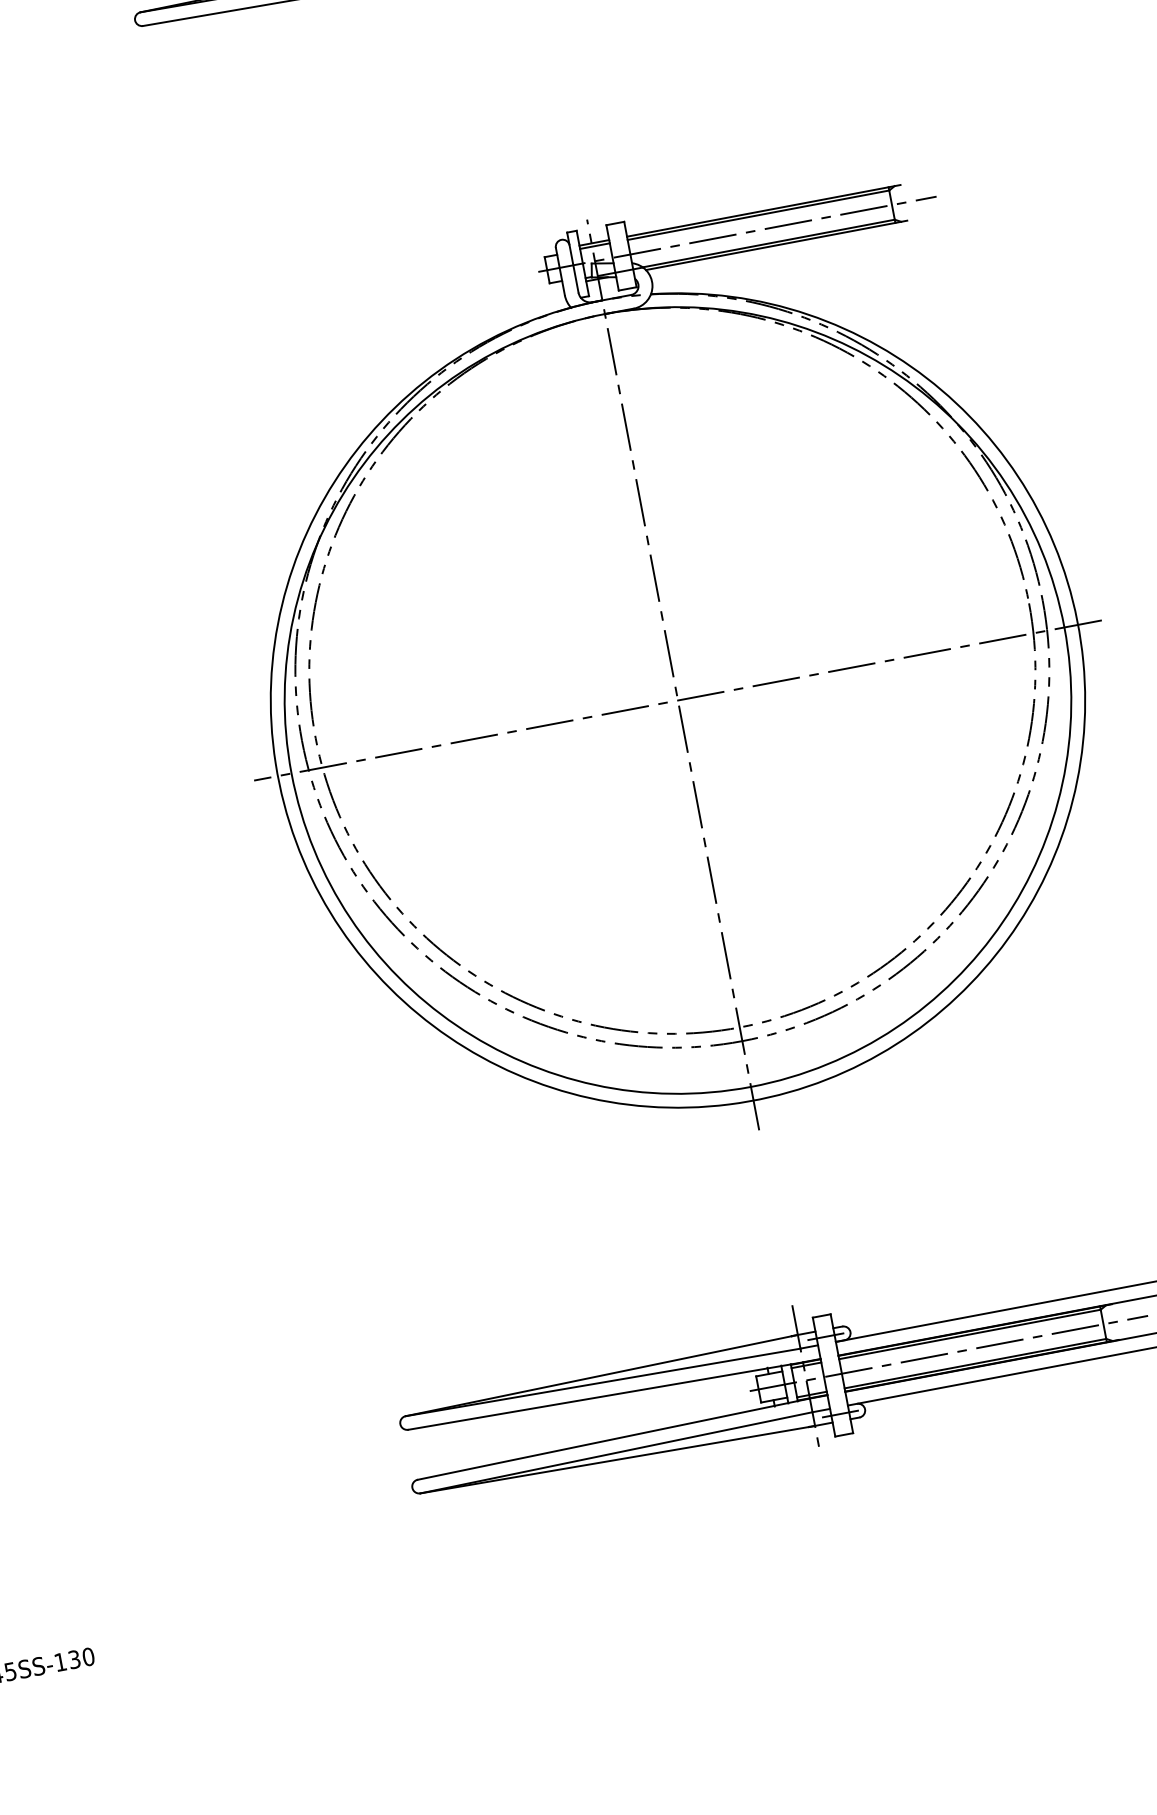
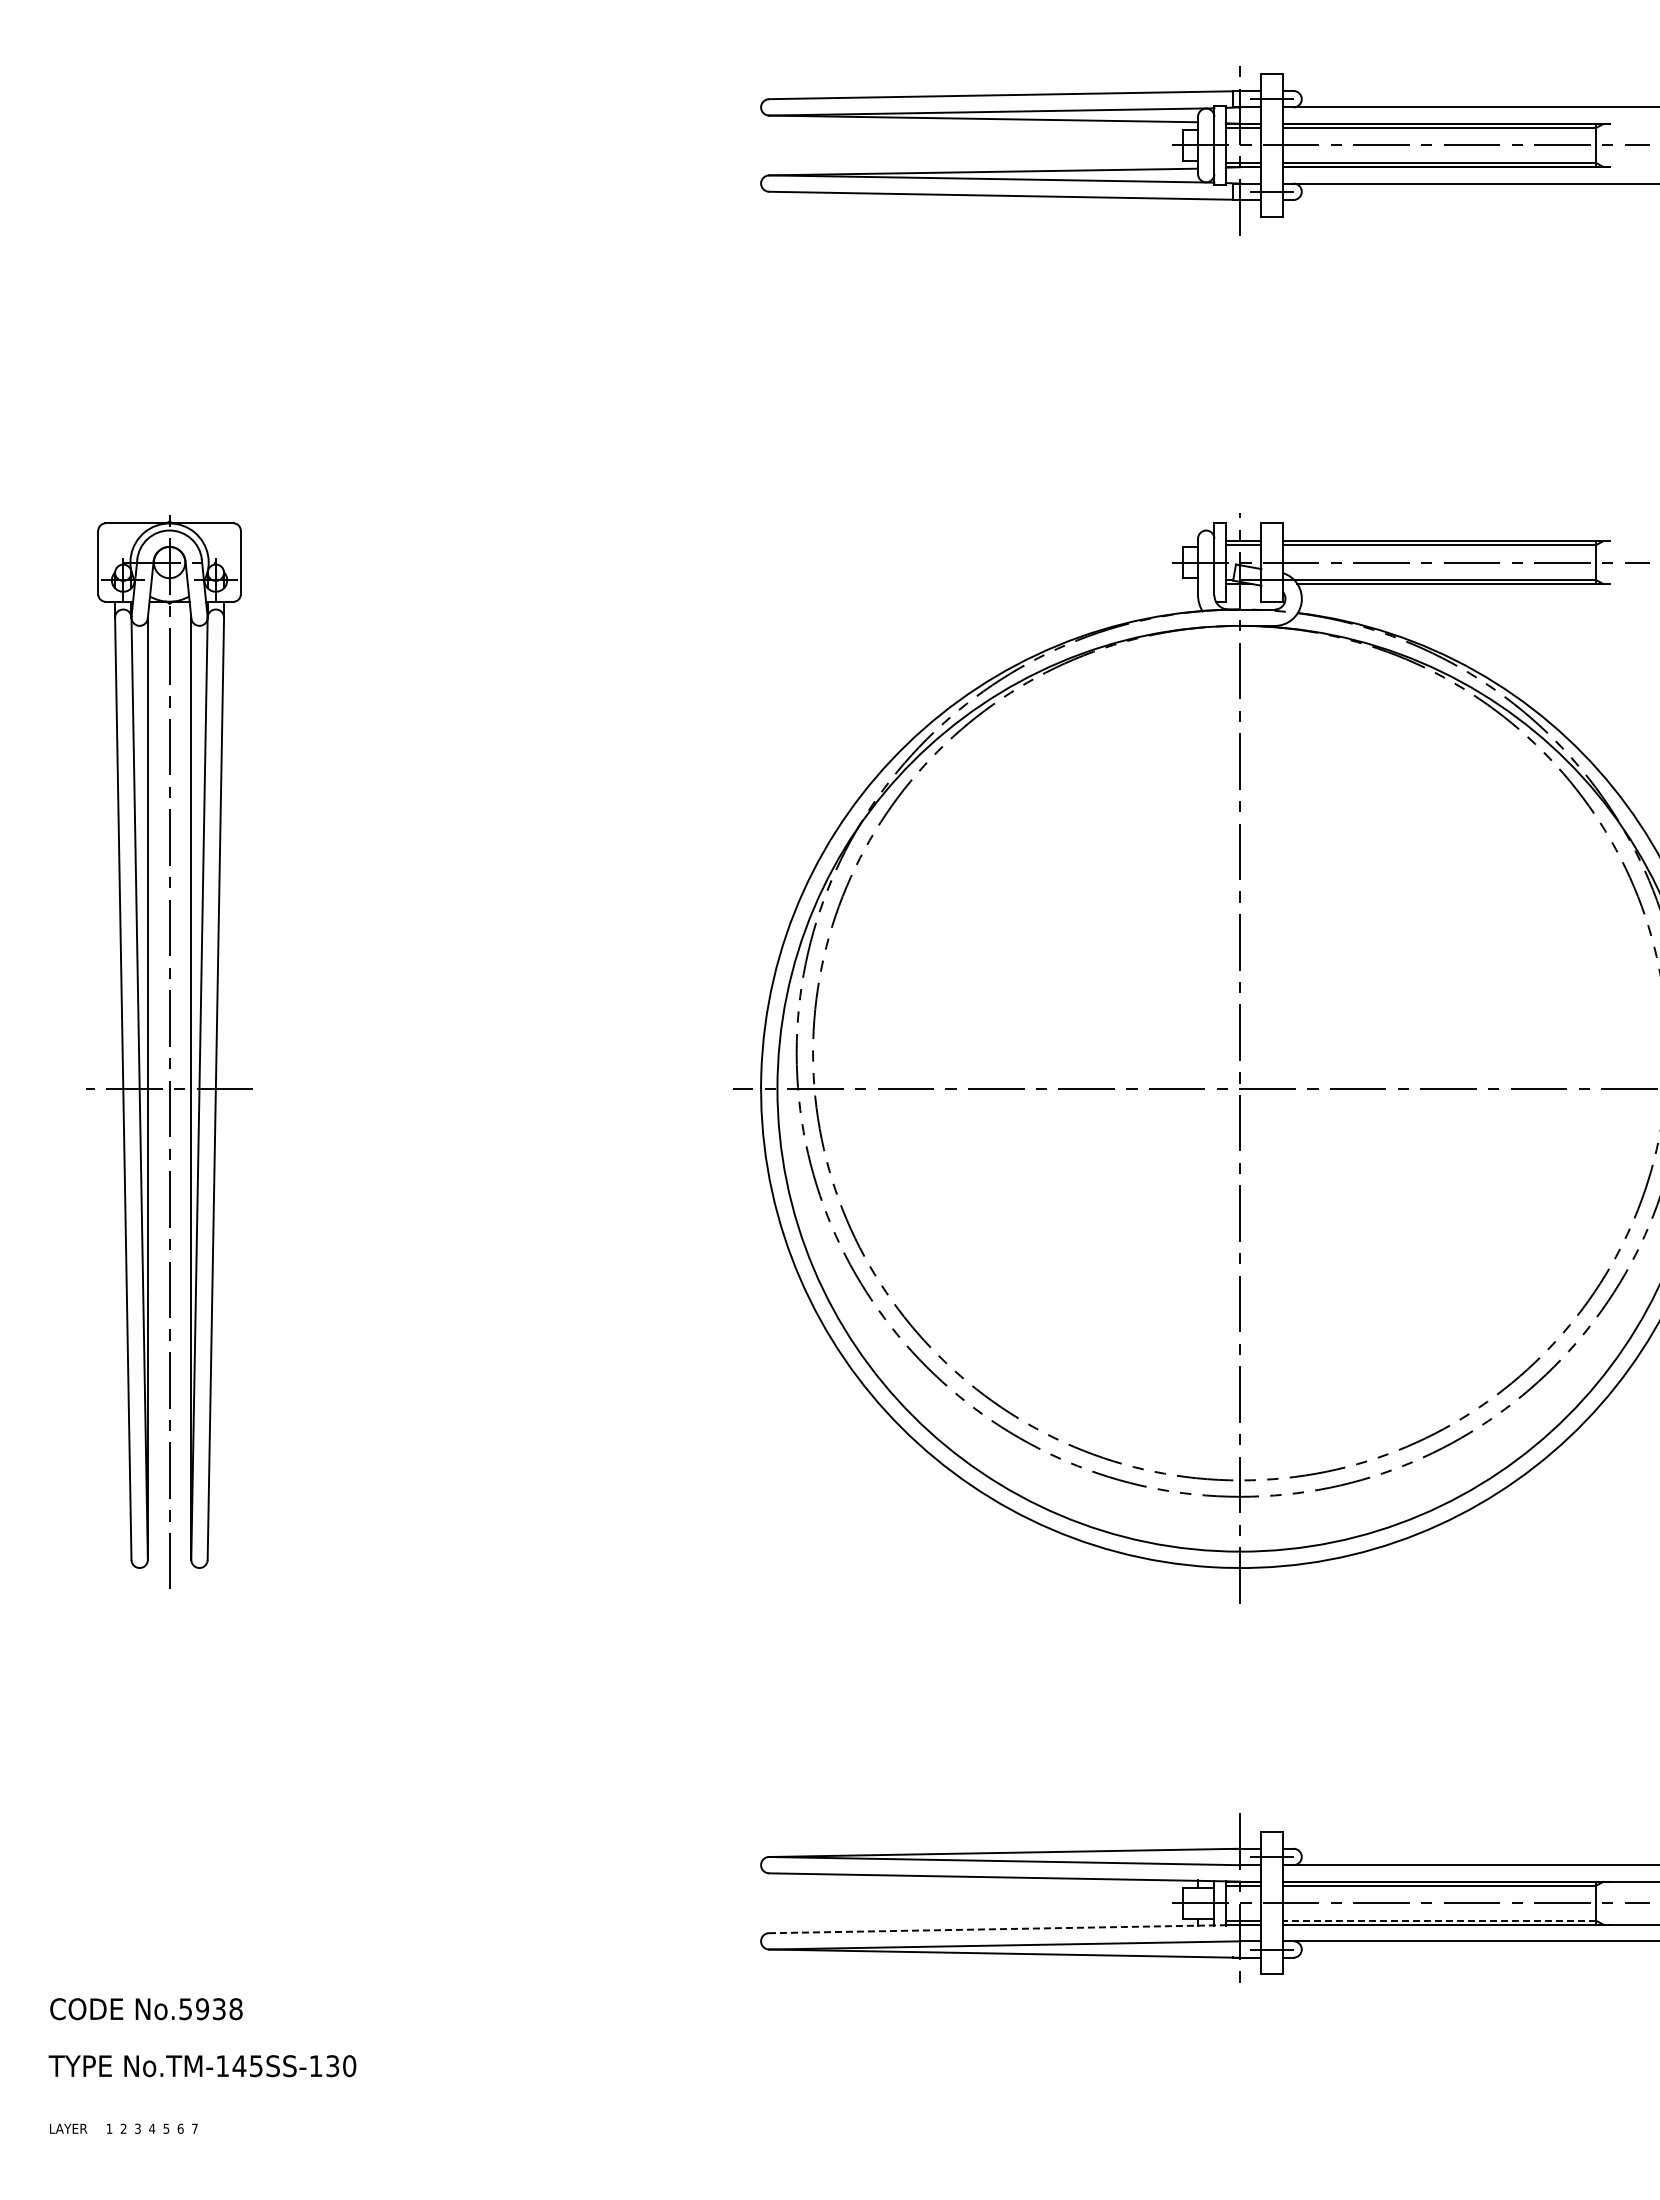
line: (975, 1363) -> (1439, 1920), solid -> dashed
line: (613, 1439) -> (1004, 1929), solid -> dashed

